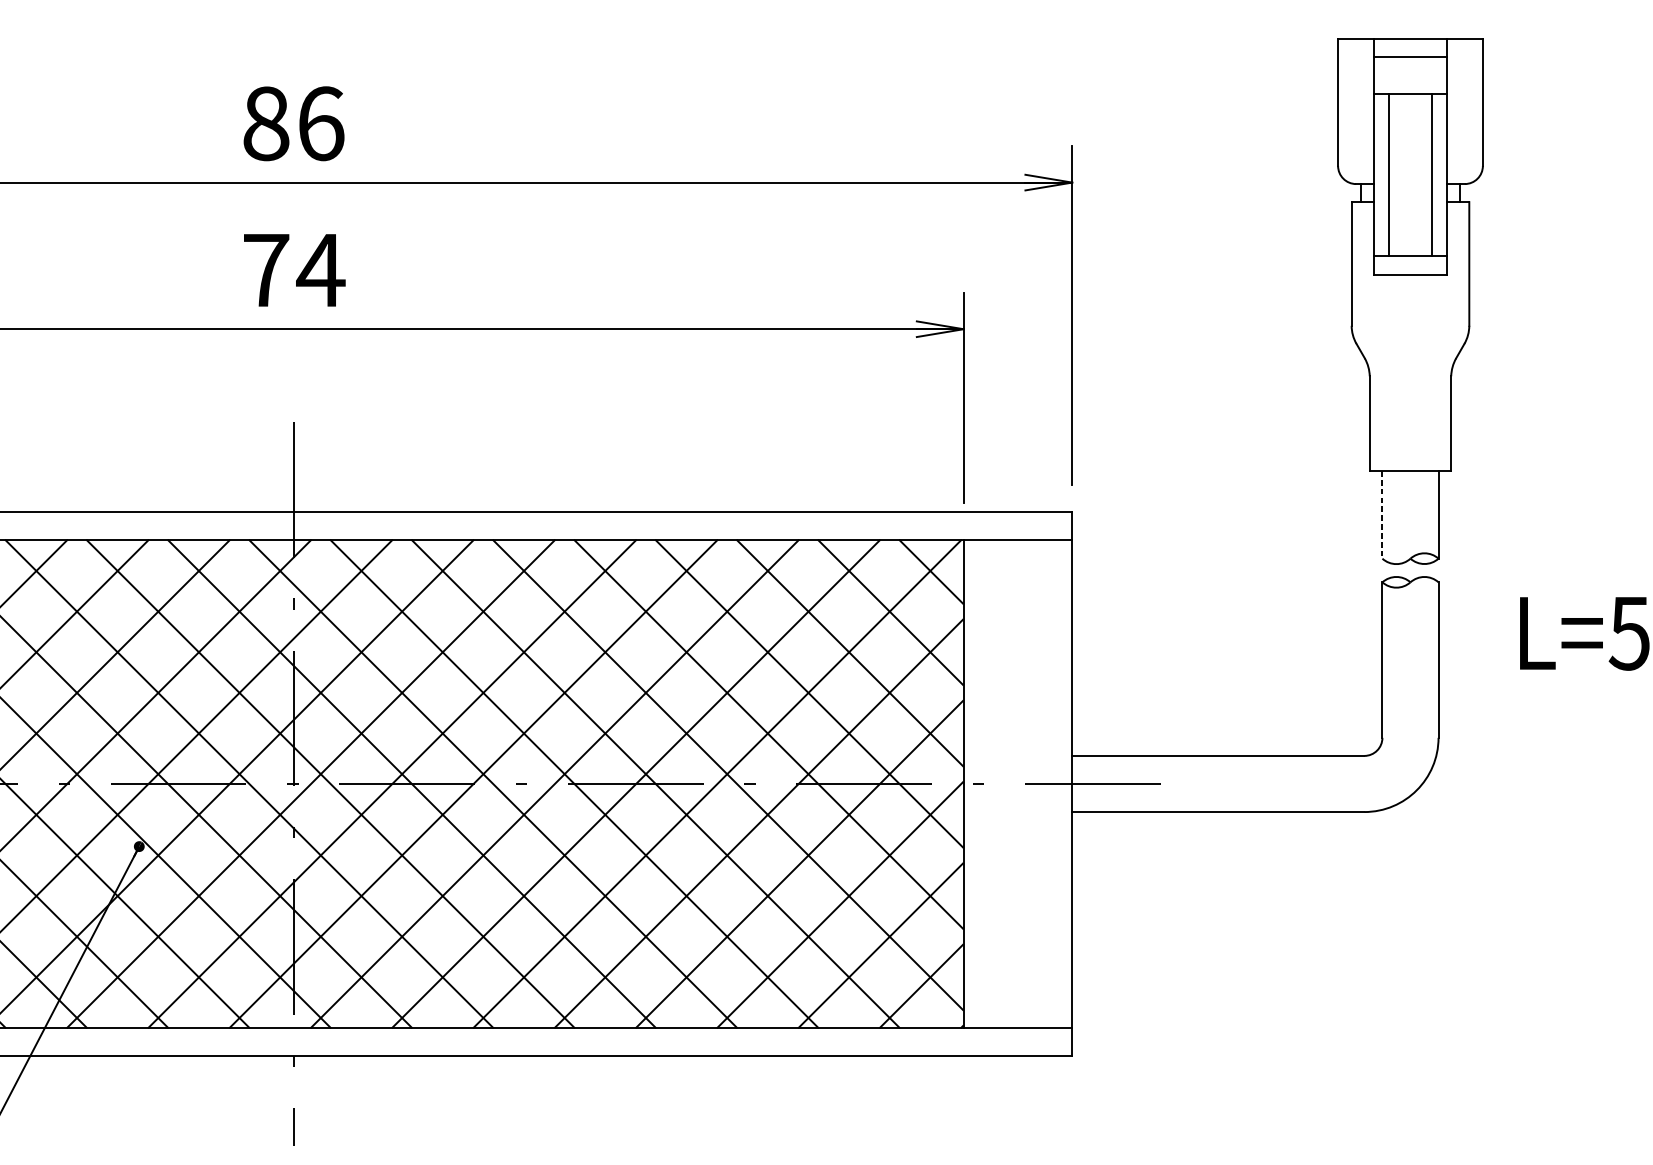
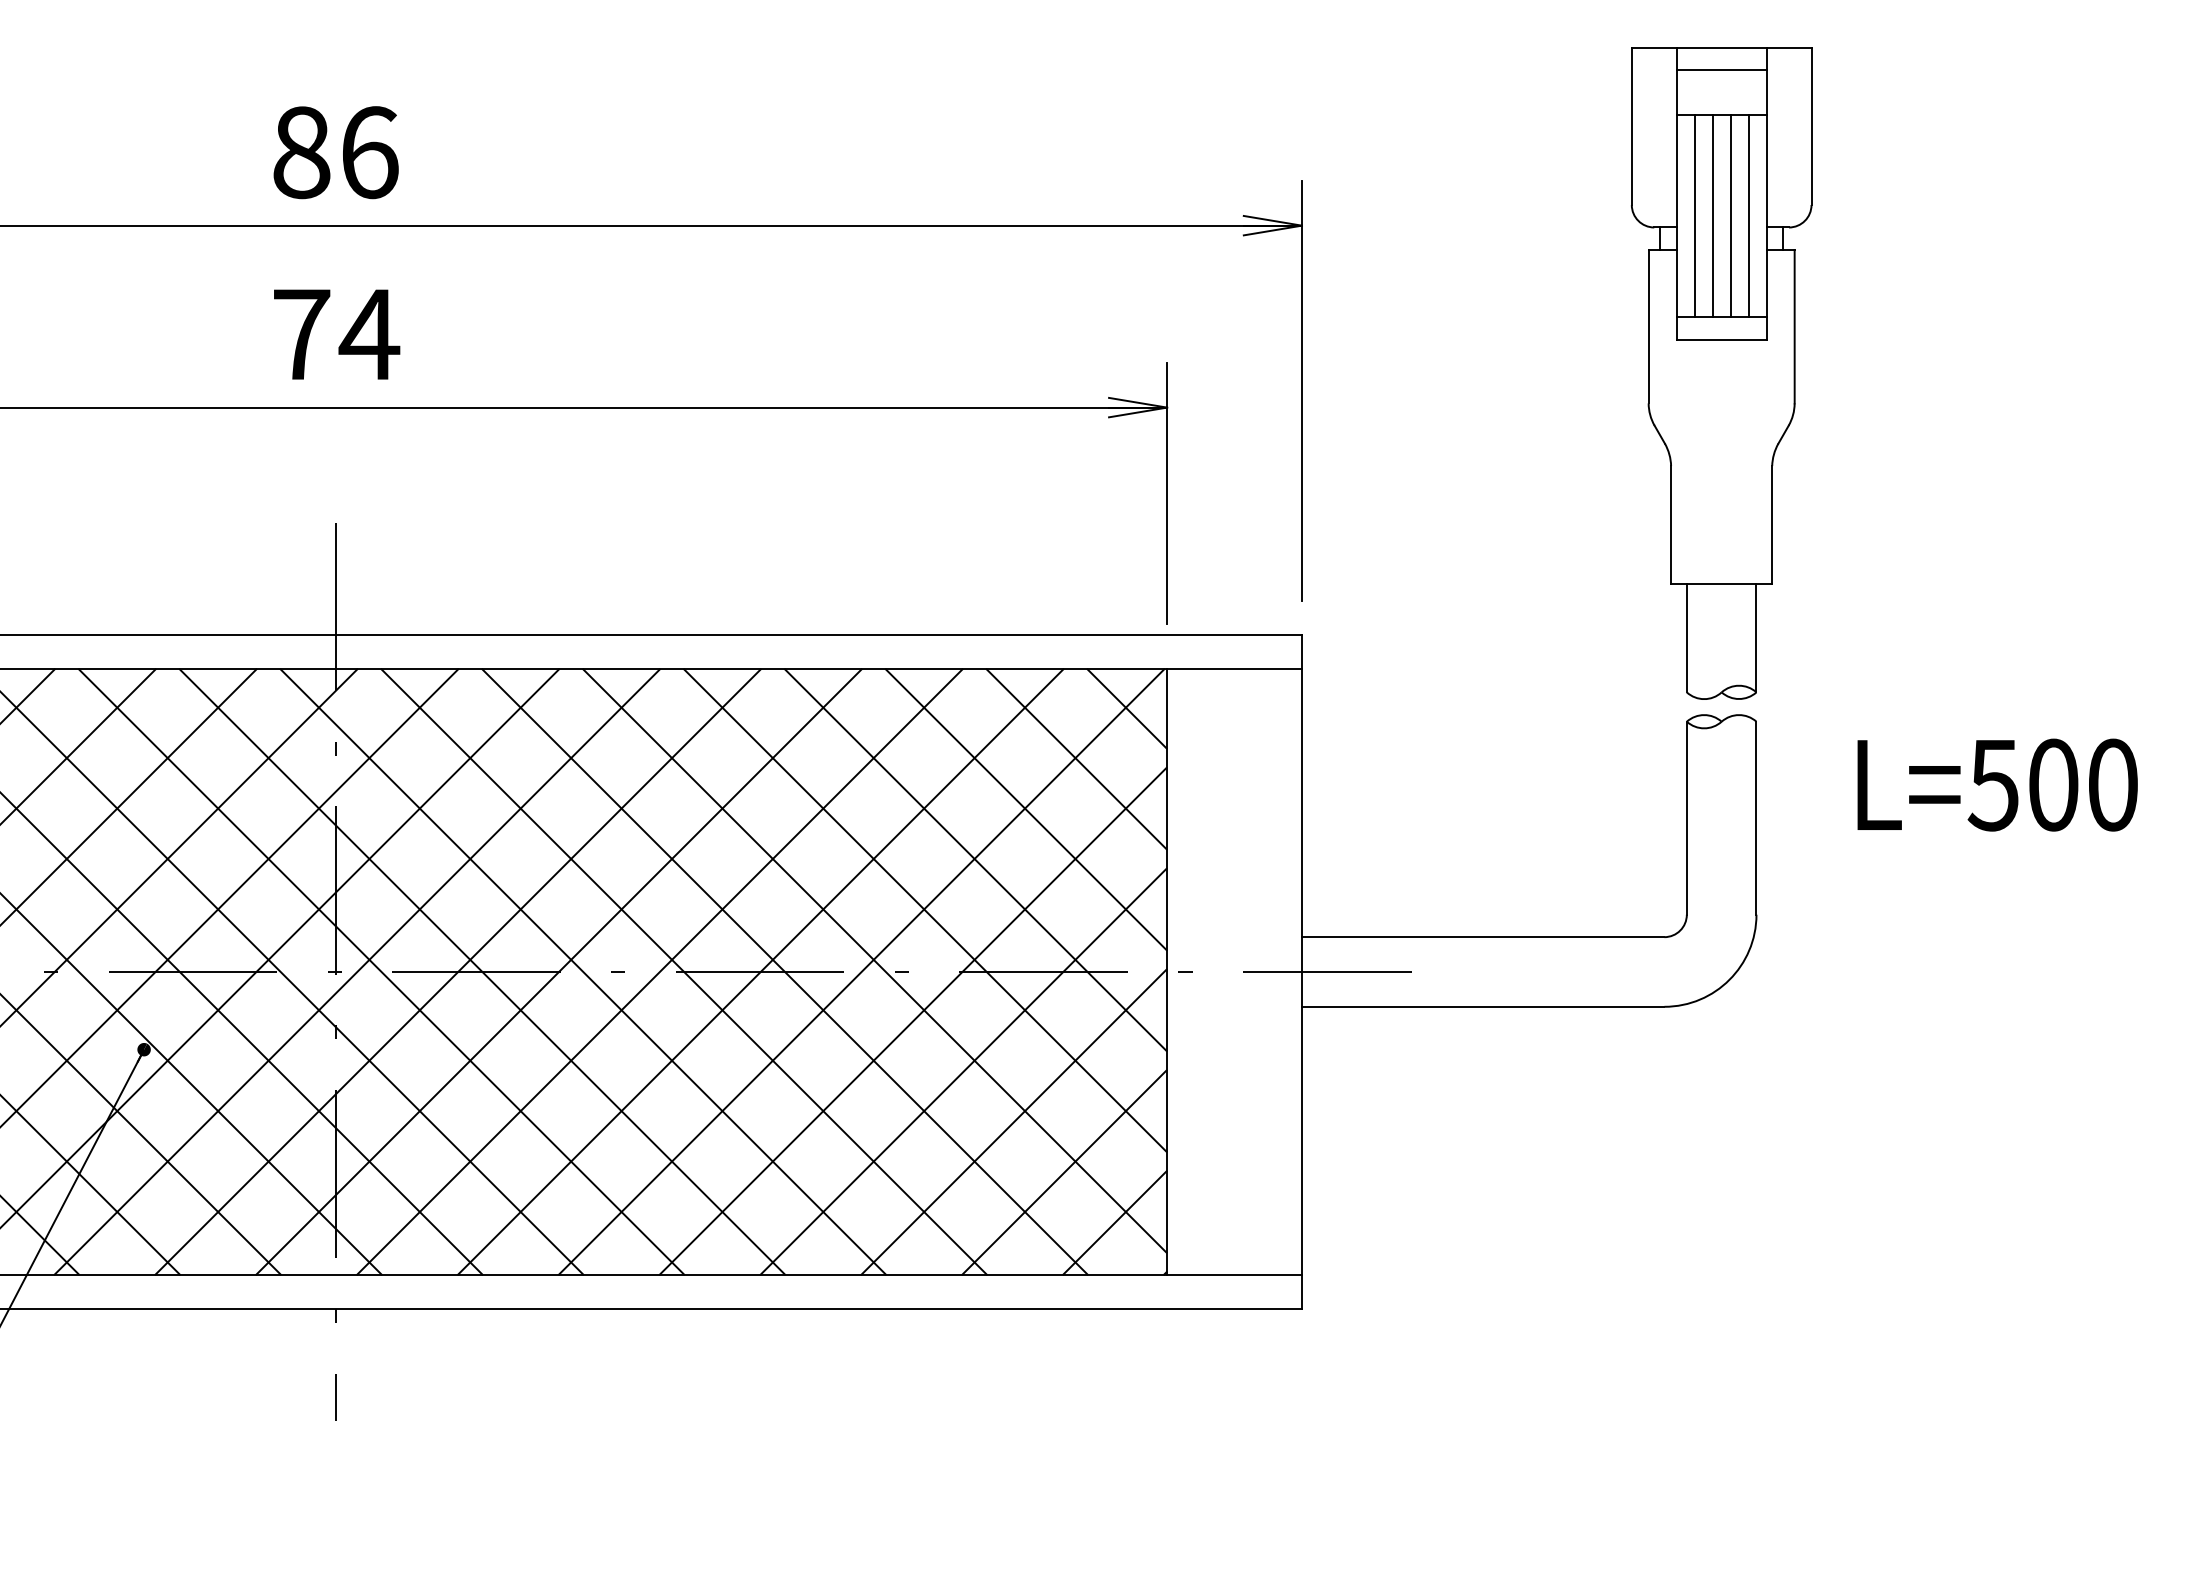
line: (1403, 175) -> (1712, 216), added
line: (1417, 175) -> (1730, 216), added
line: (1382, 515) -> (1686, 638), dashed -> solid

